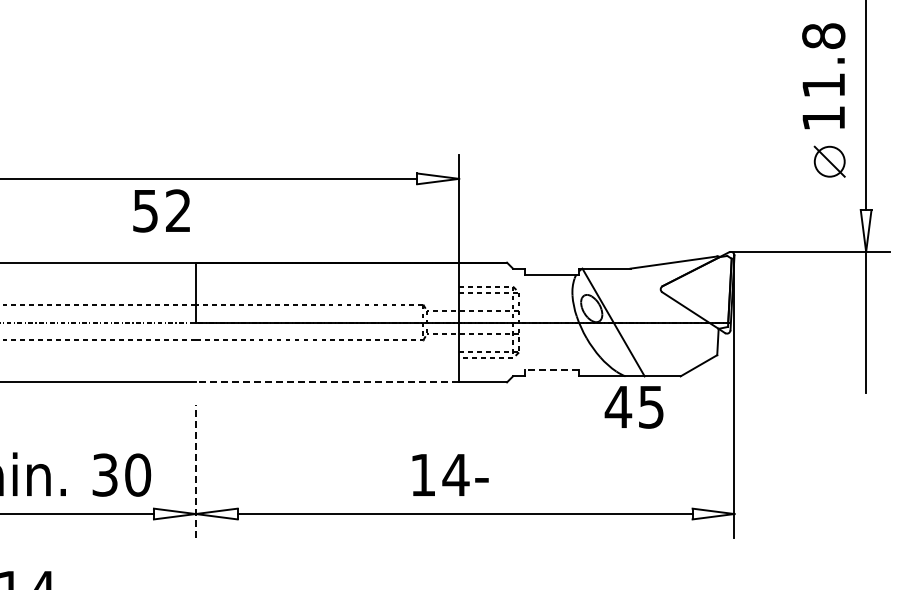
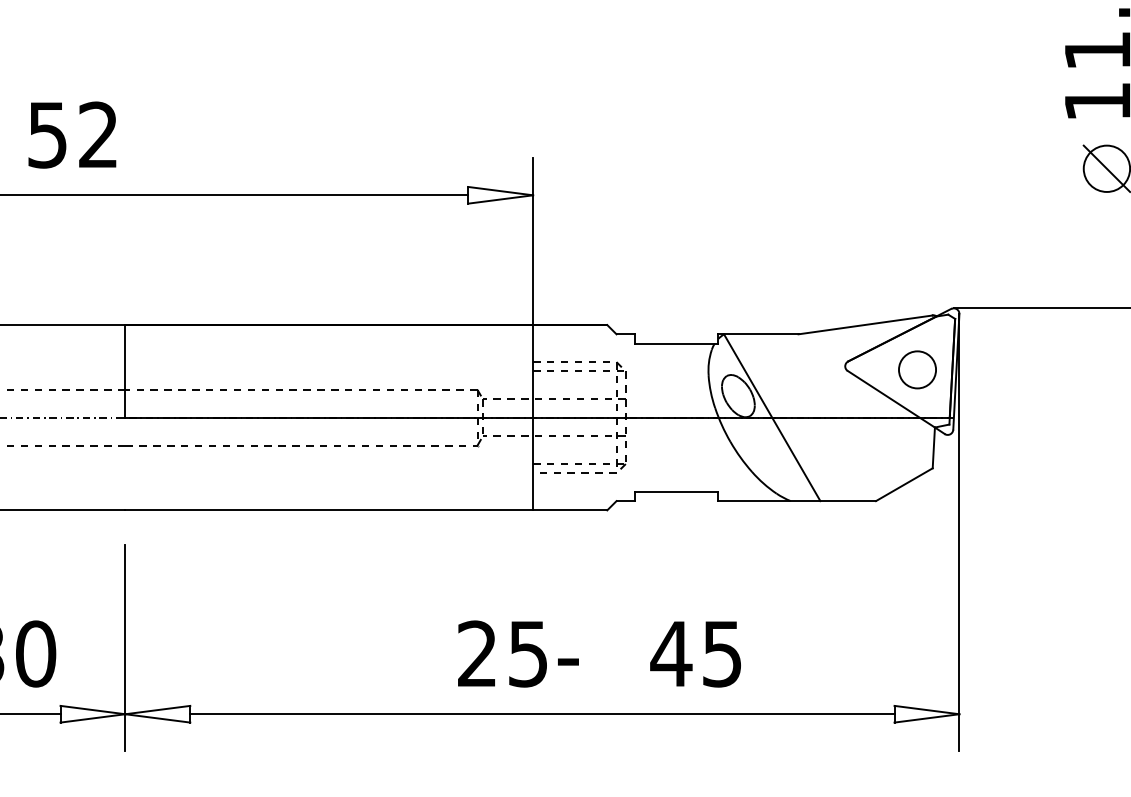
text: (161, 210) -> (72, 134), moved
circle: (707, 291) -> (917, 369), added
line: (551, 370) -> (676, 492), dashed -> solid
line: (327, 382) -> (329, 510), dashed -> solid
text: (633, 407) -> (694, 654), moved
line: (195, 471) -> (124, 648), dashed -> solid
text: (439, 474) -> (502, 653), 14- -> 25-

